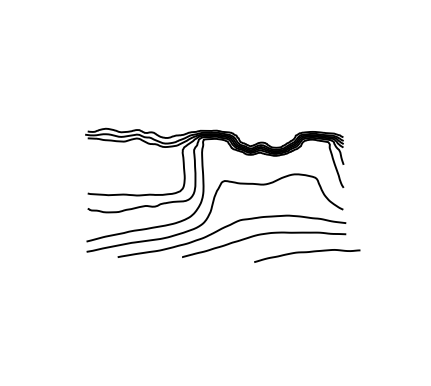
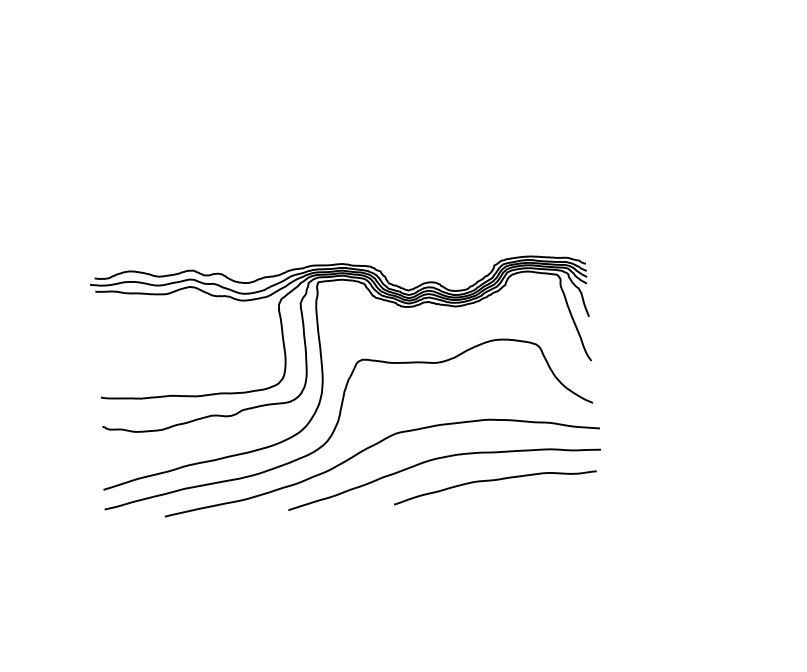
curve: (306, 253) -> (493, 482), moved

